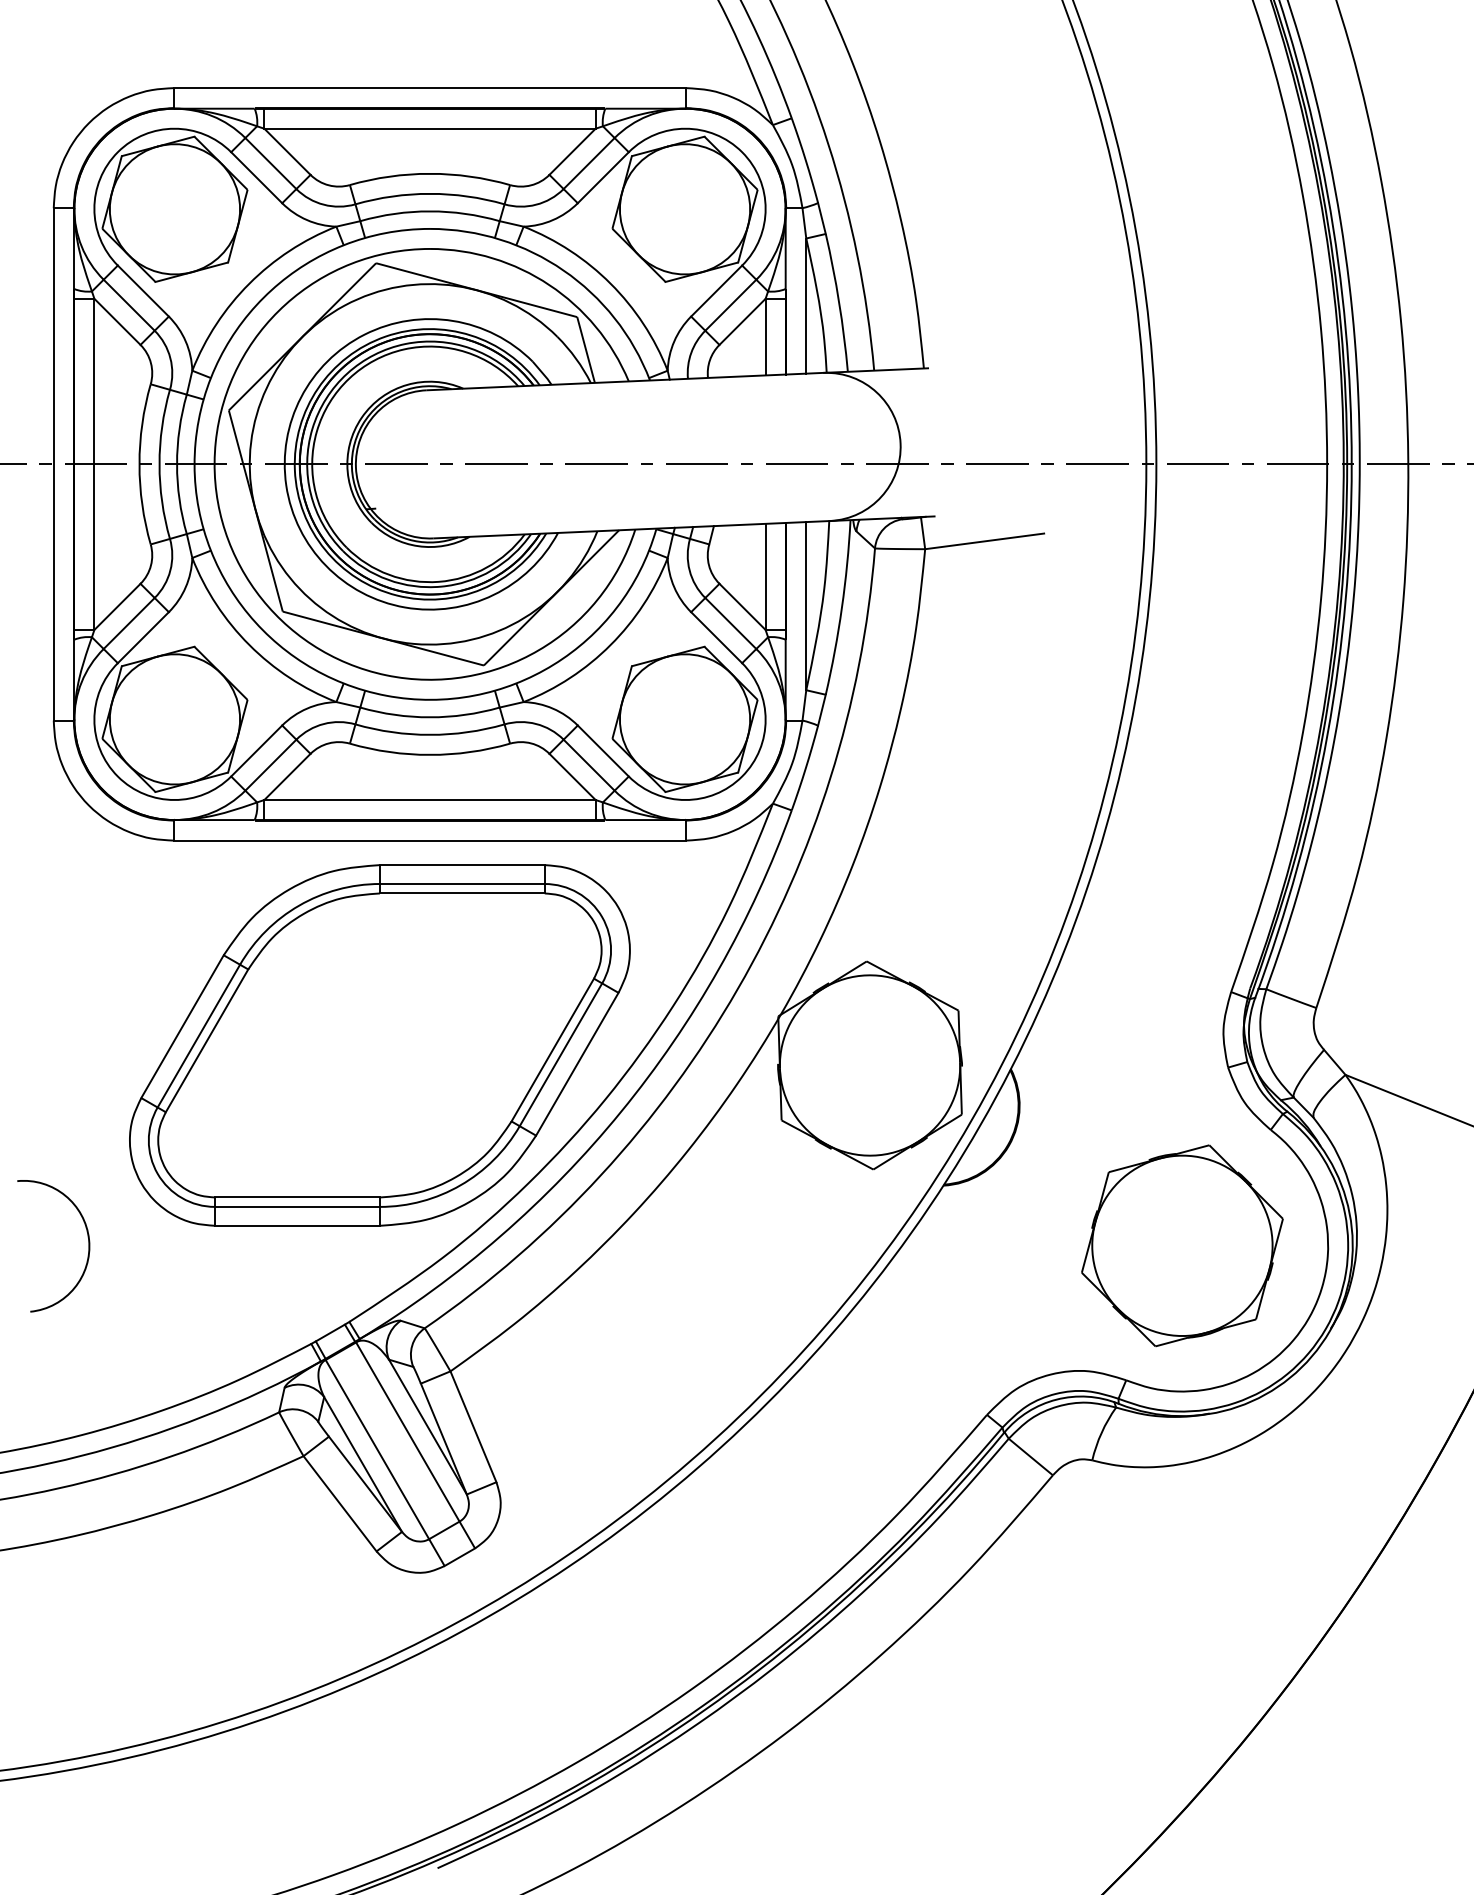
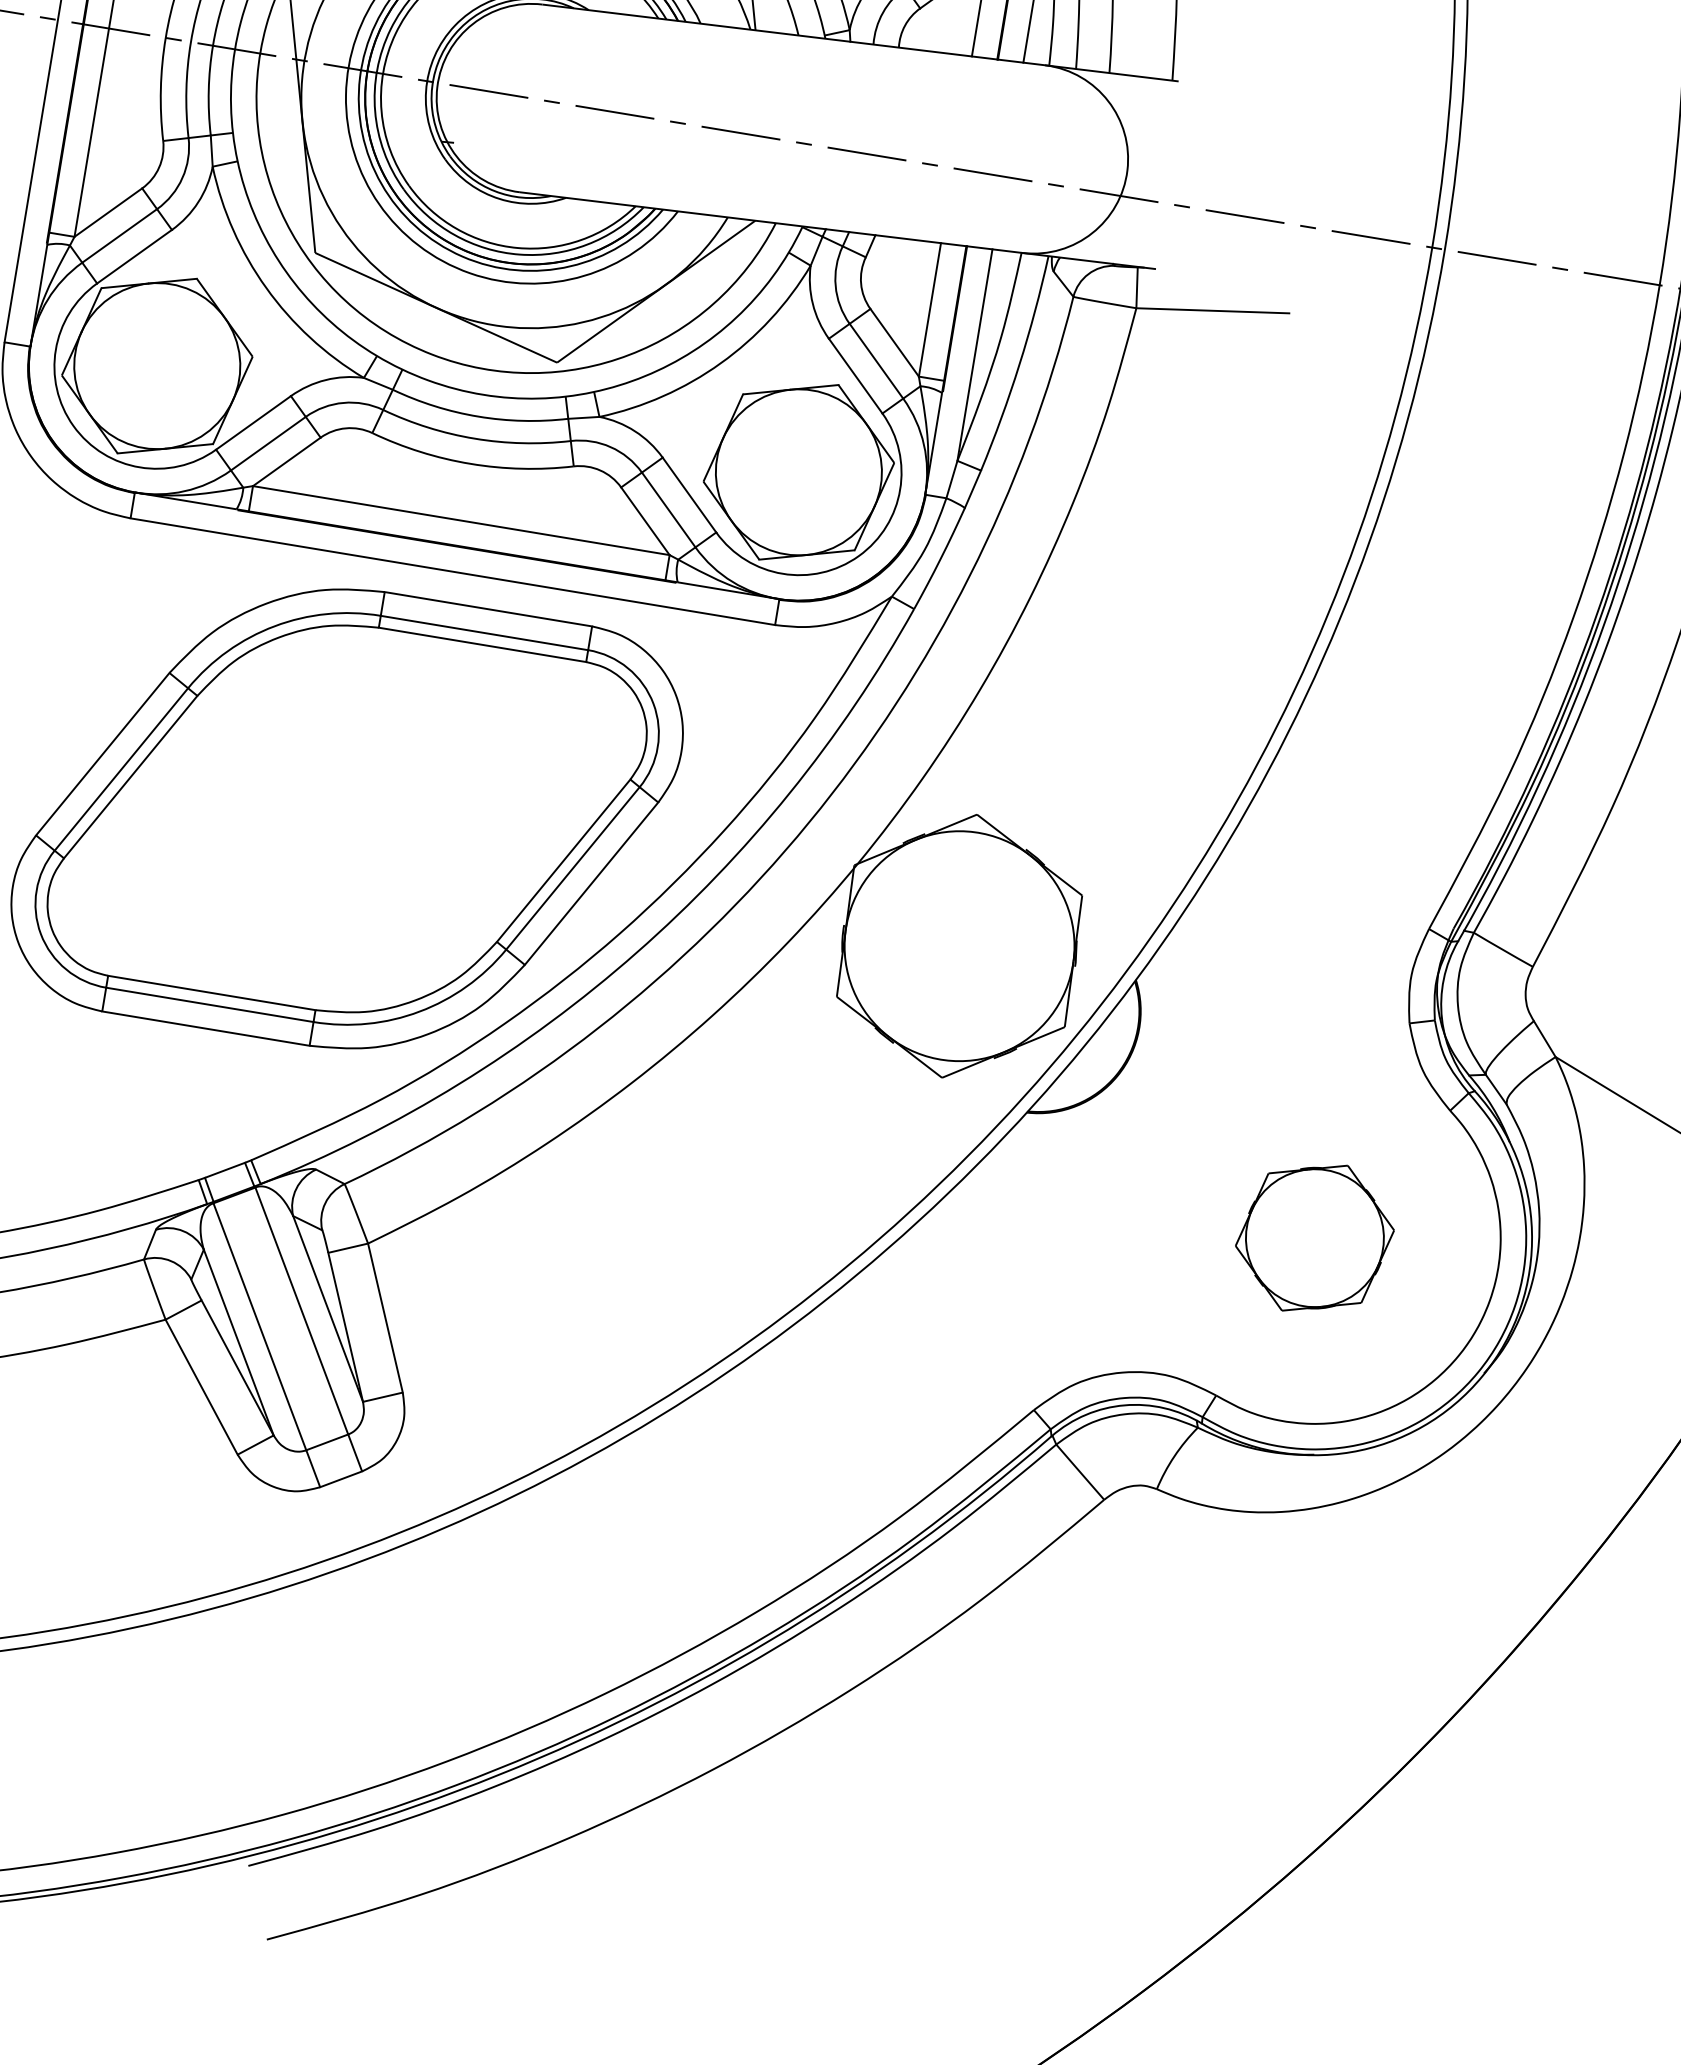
part: (1182, 1245) -> (1315, 1237), size x0.6

